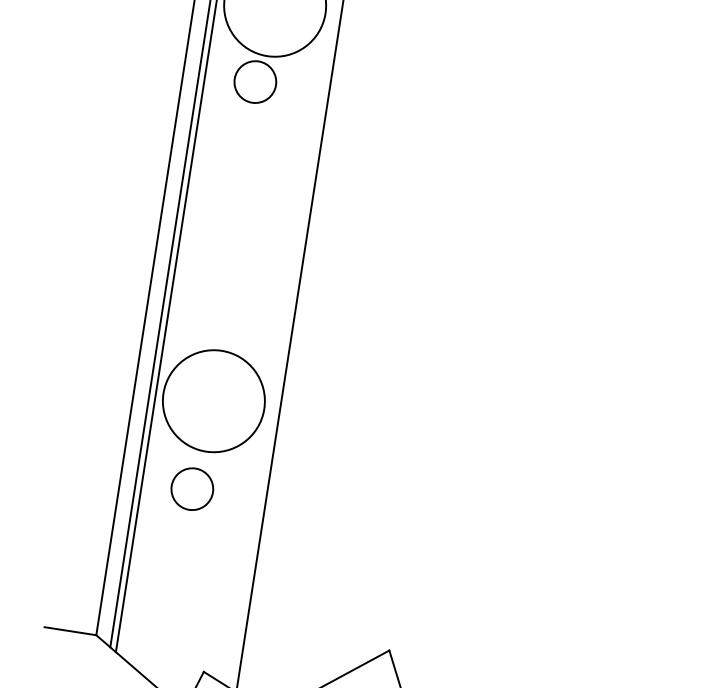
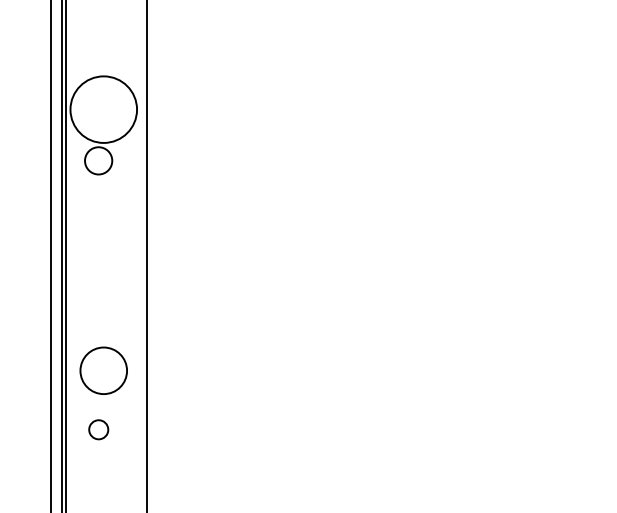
circle: (213, 400) -> (103, 370), size x0.7
circle: (192, 488) -> (98, 429), size x0.7

